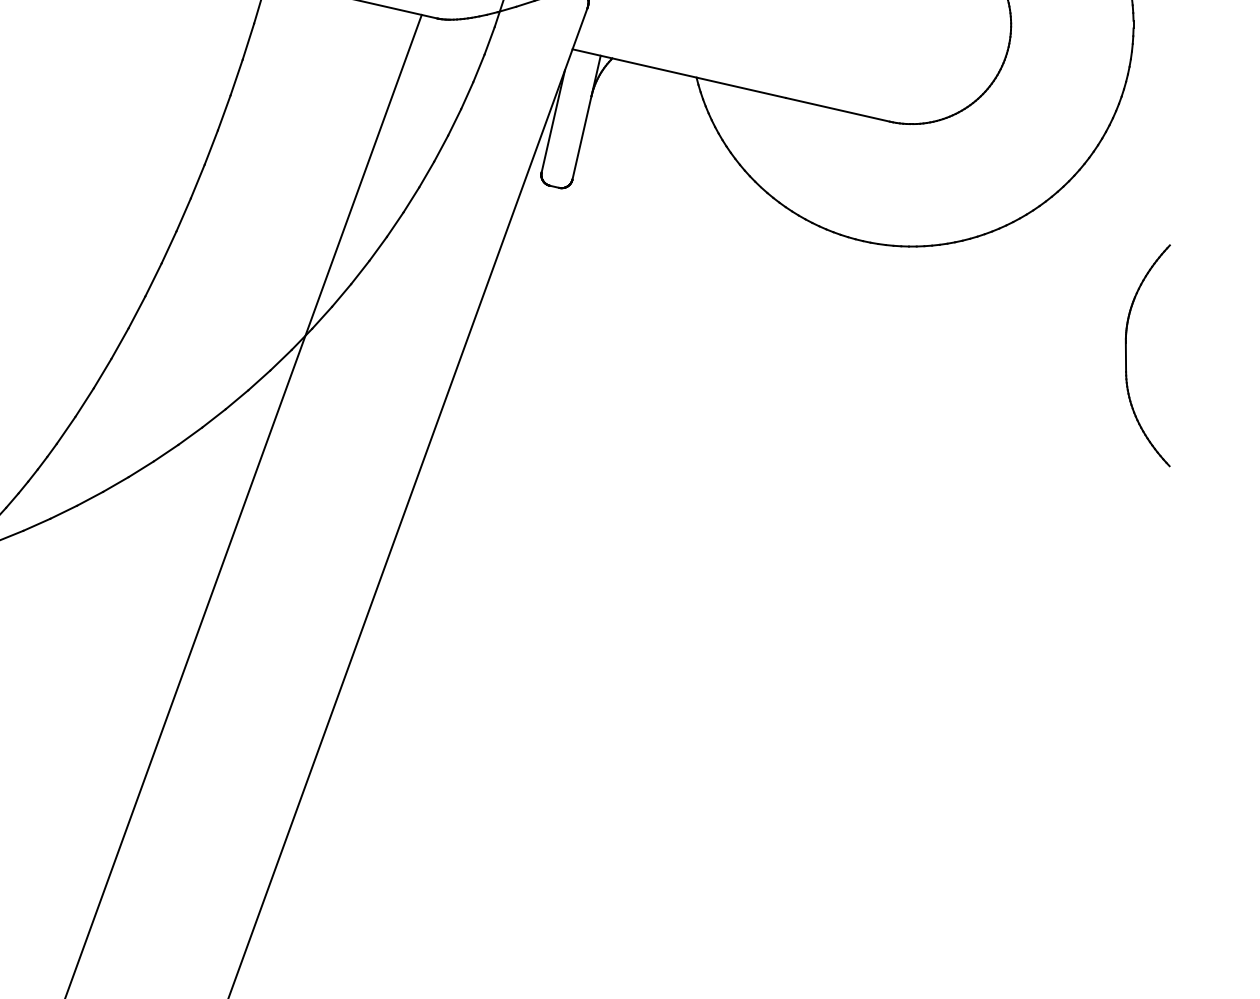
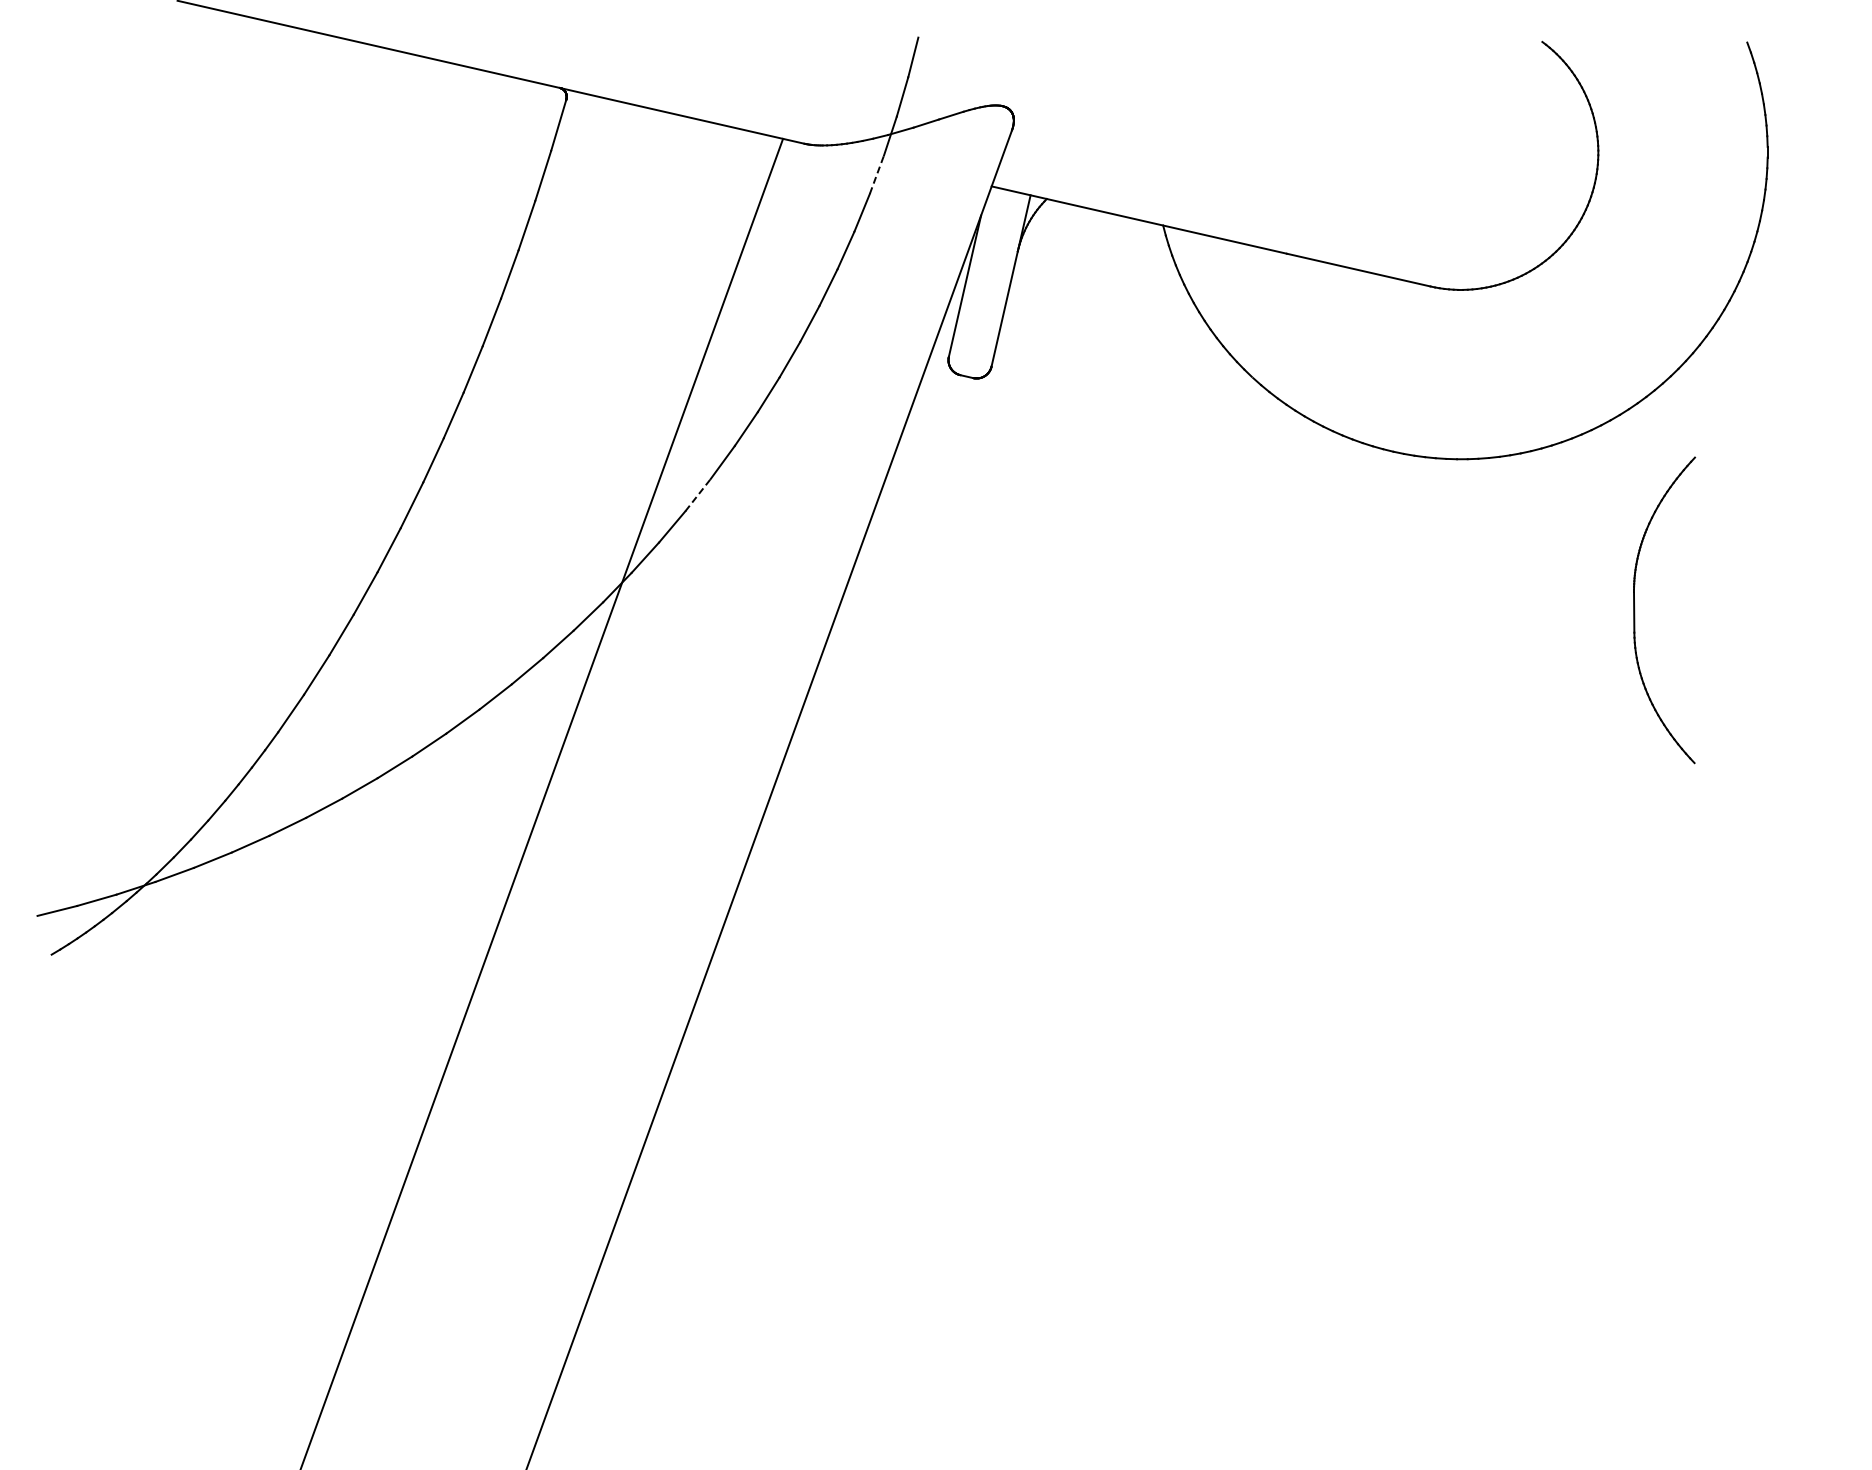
line: (490, 40) -> (877, 174), solid -> dashed
line: (360, 272) -> (698, 494), solid -> dashed
part: (1126, 355) -> (1635, 610), moved

